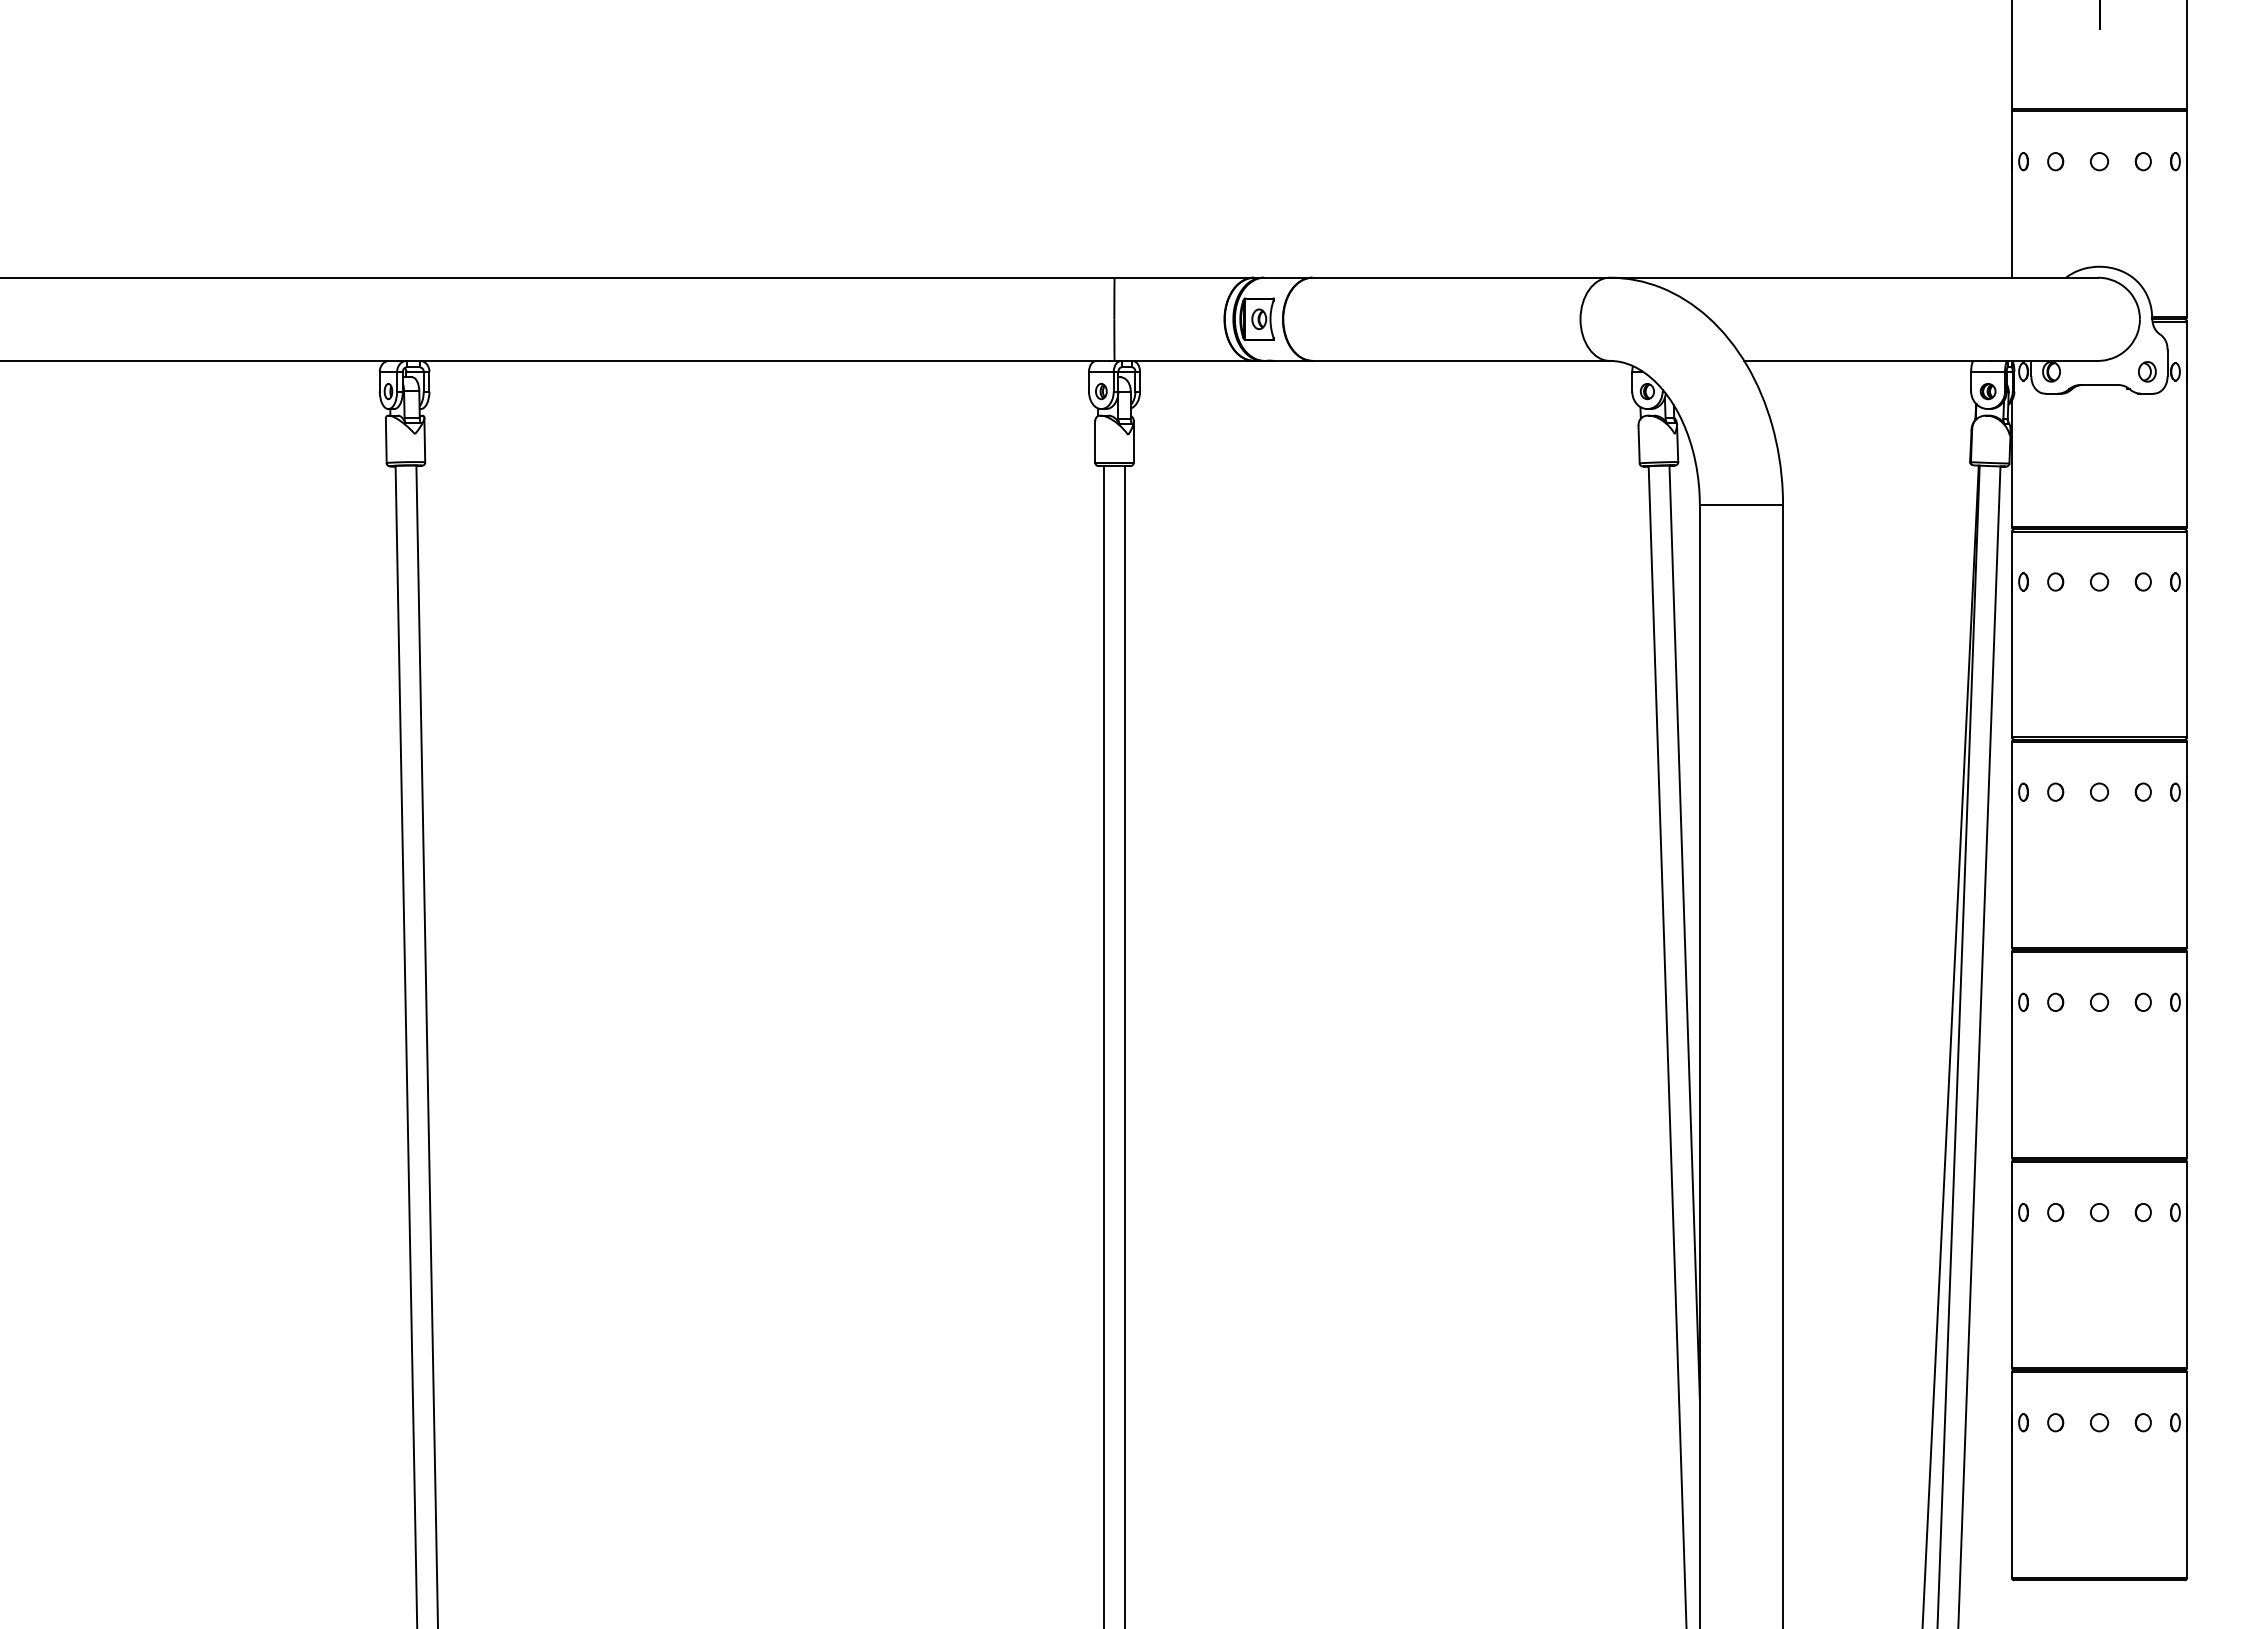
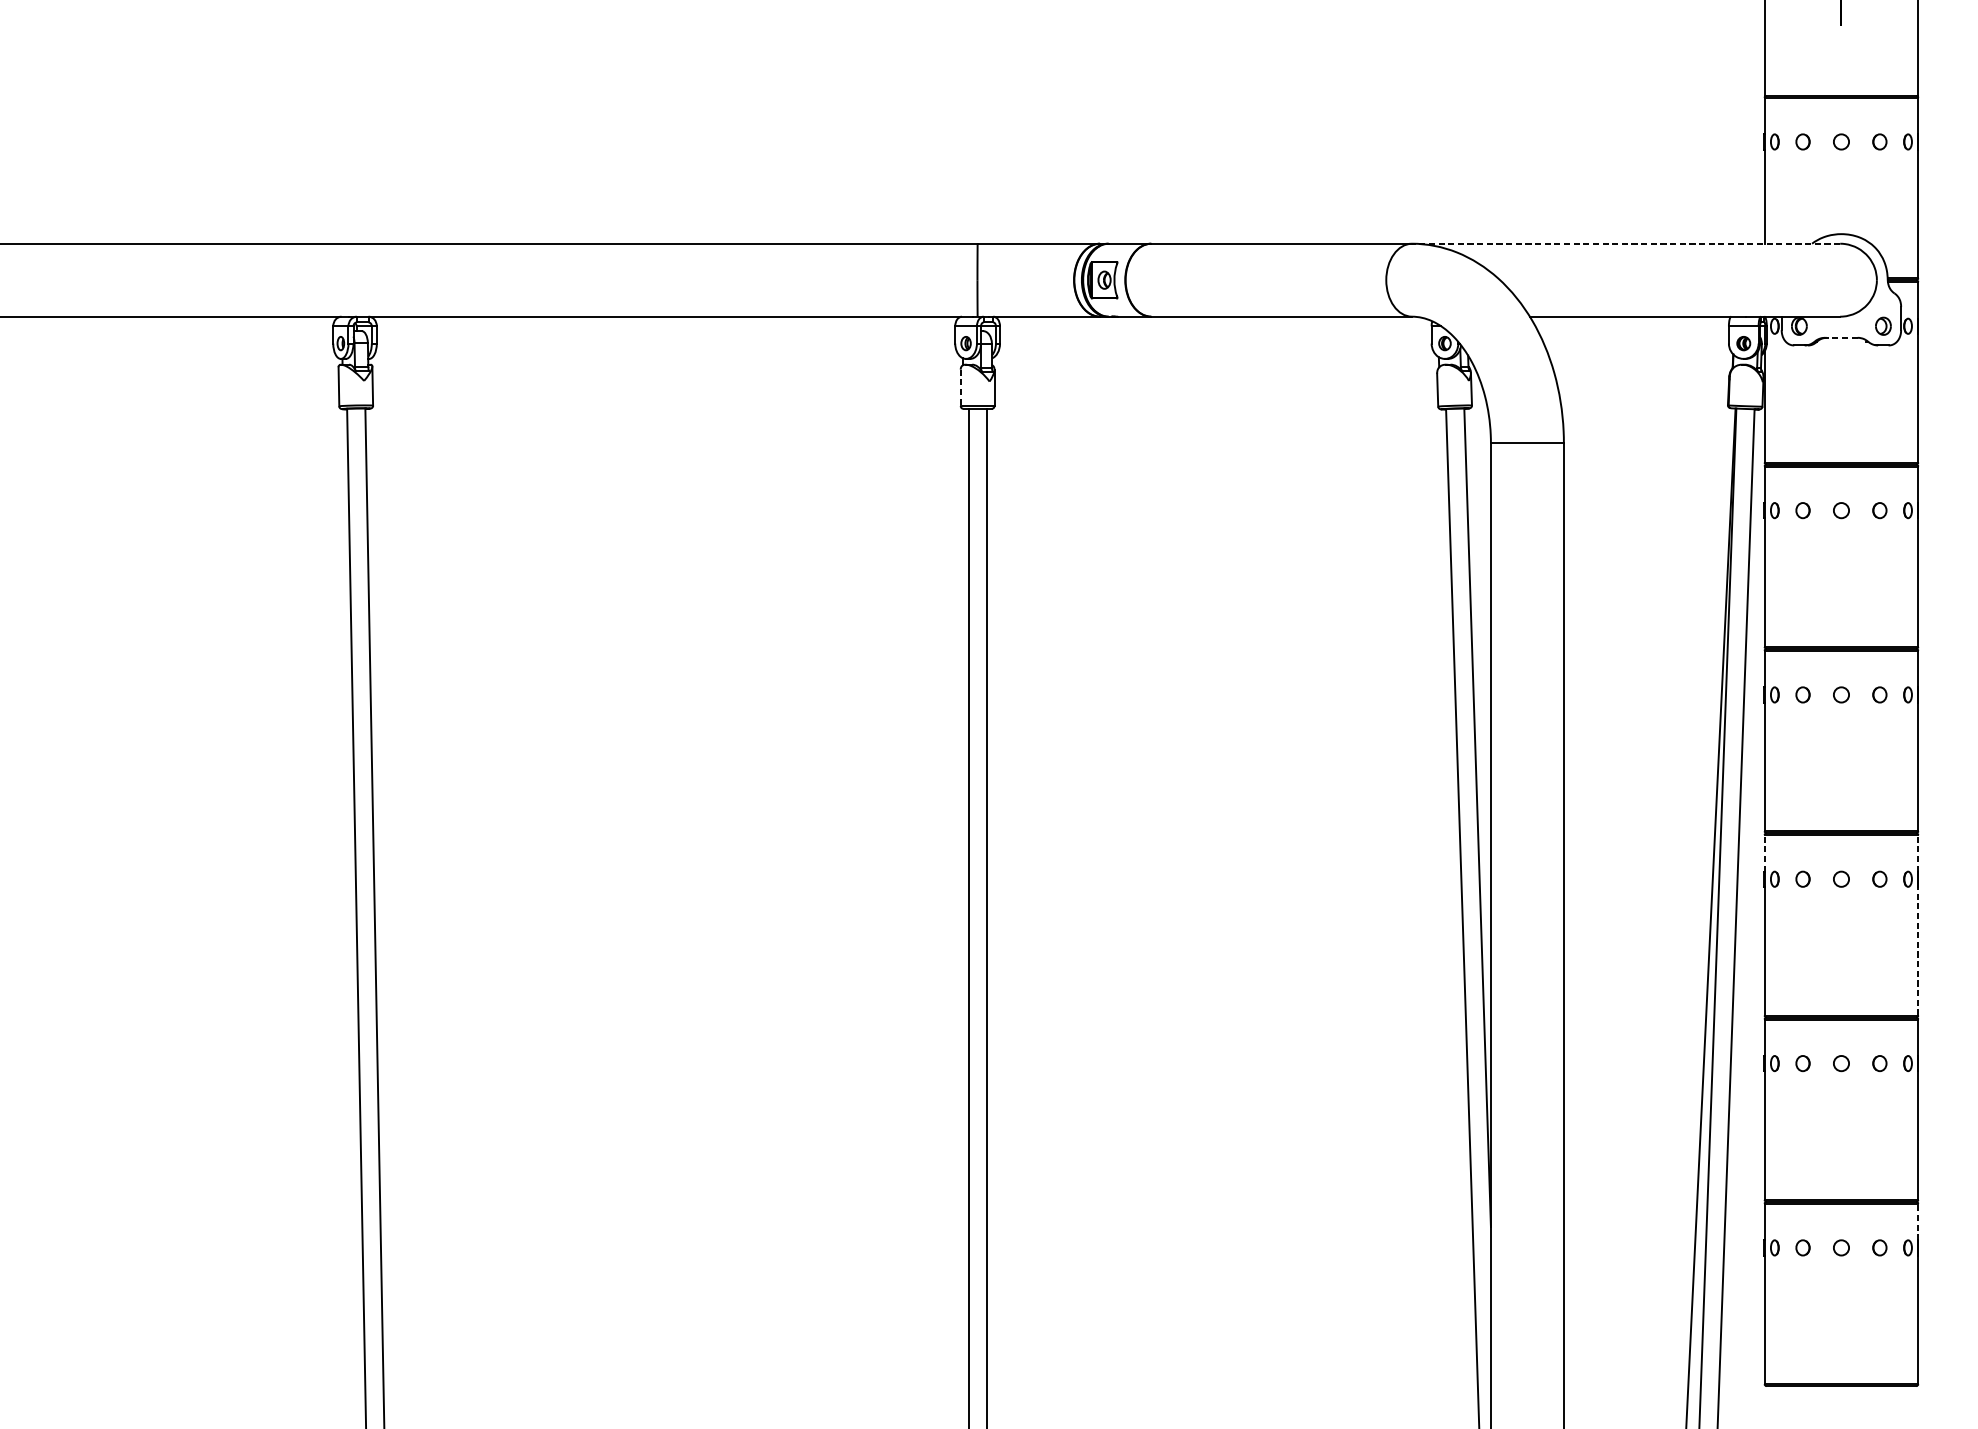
line: (1853, 277) -> (1625, 243), solid -> dashed
line: (2099, 384) -> (1841, 337), solid -> dashed
line: (1095, 442) -> (960, 388), solid -> dashed
line: (2011, 972) -> (1764, 853), solid -> dashed
line: (2187, 972) -> (1918, 853), solid -> dashed
line: (2187, 1083) -> (1918, 950), solid -> dashed
line: (2187, 1393) -> (1918, 1222), solid -> dashed

